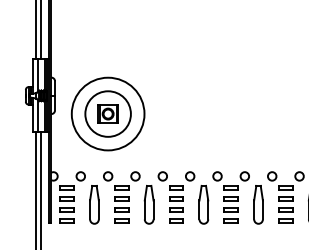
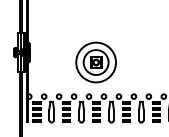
part: (106, 114) -> (95, 62), moved

